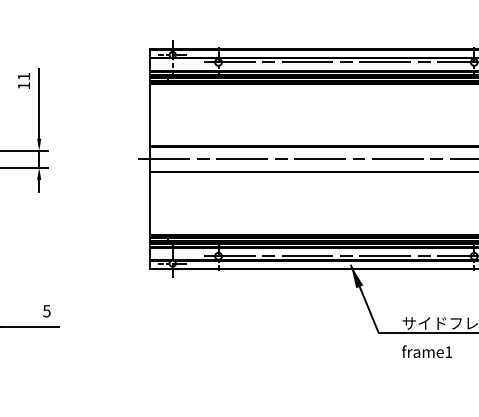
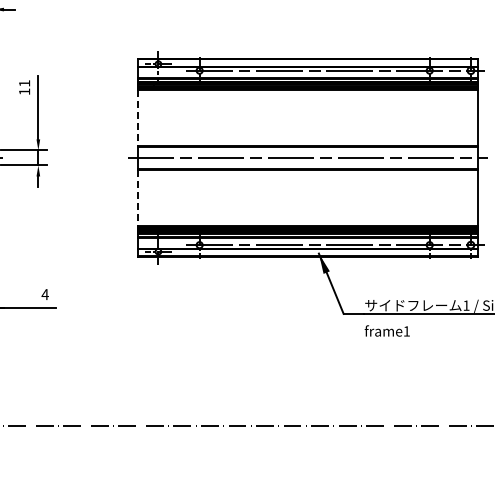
line: (149, 115) -> (137, 118), solid -> dashed
line: (149, 204) -> (137, 198), solid -> dashed
text: (46, 311) -> (44, 294), 5 -> 4

